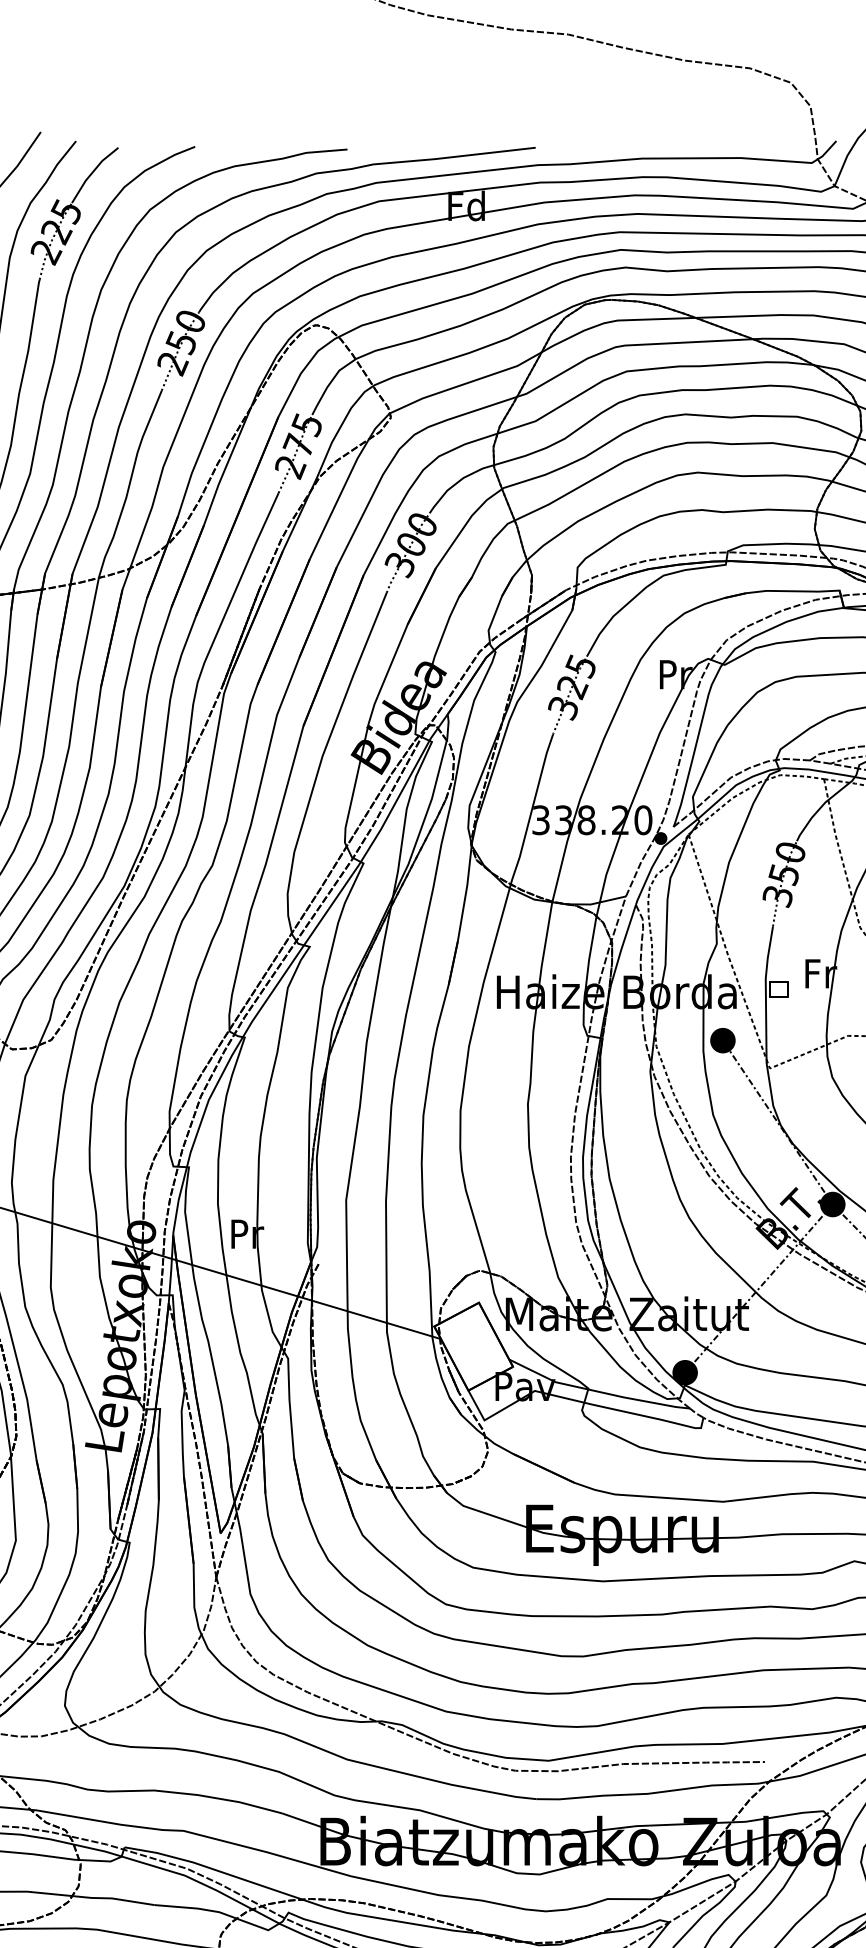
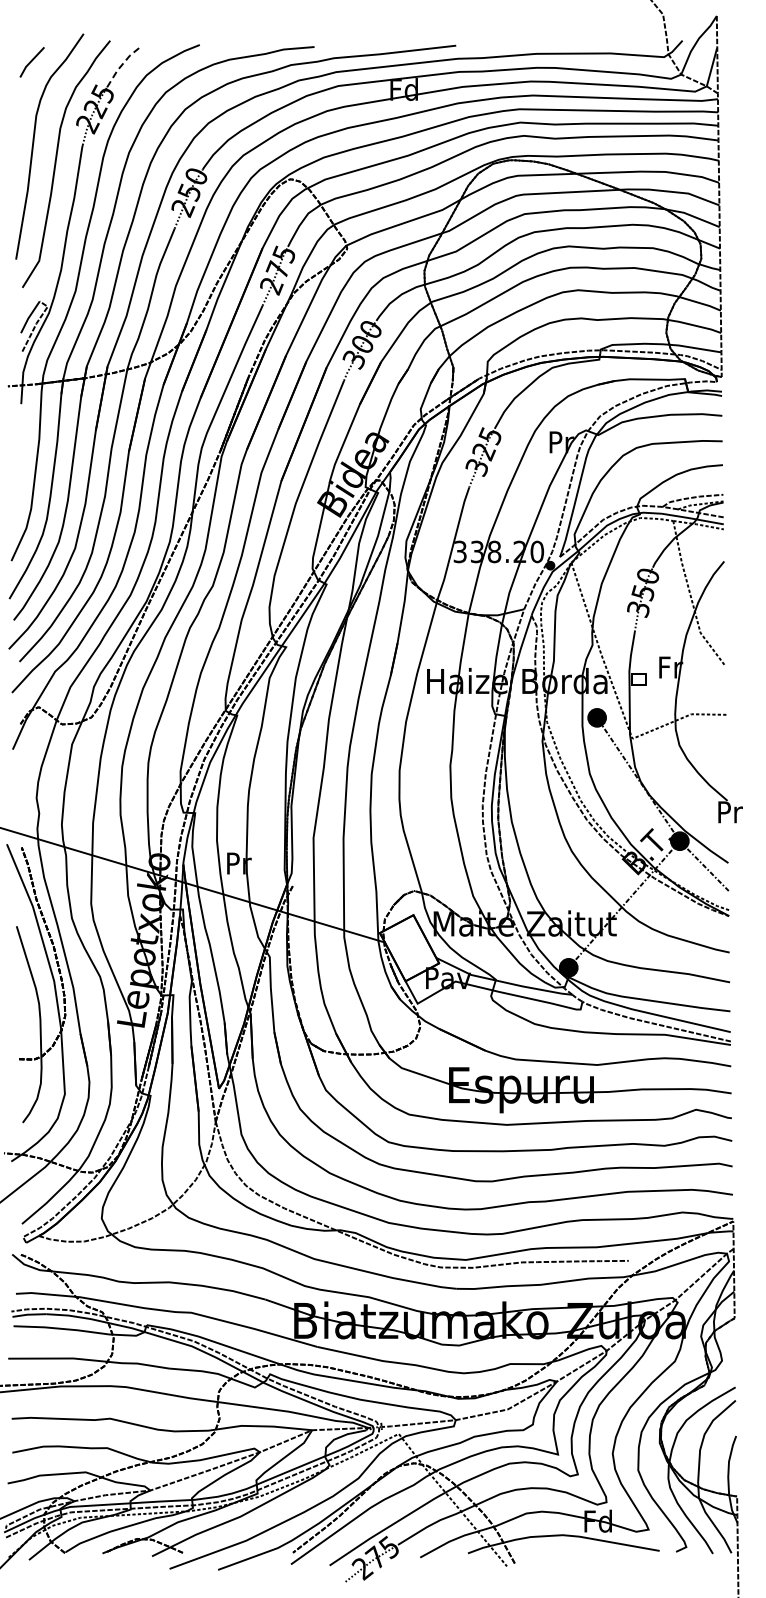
line: (92, 172) -> (122, 64), solid -> dashed

